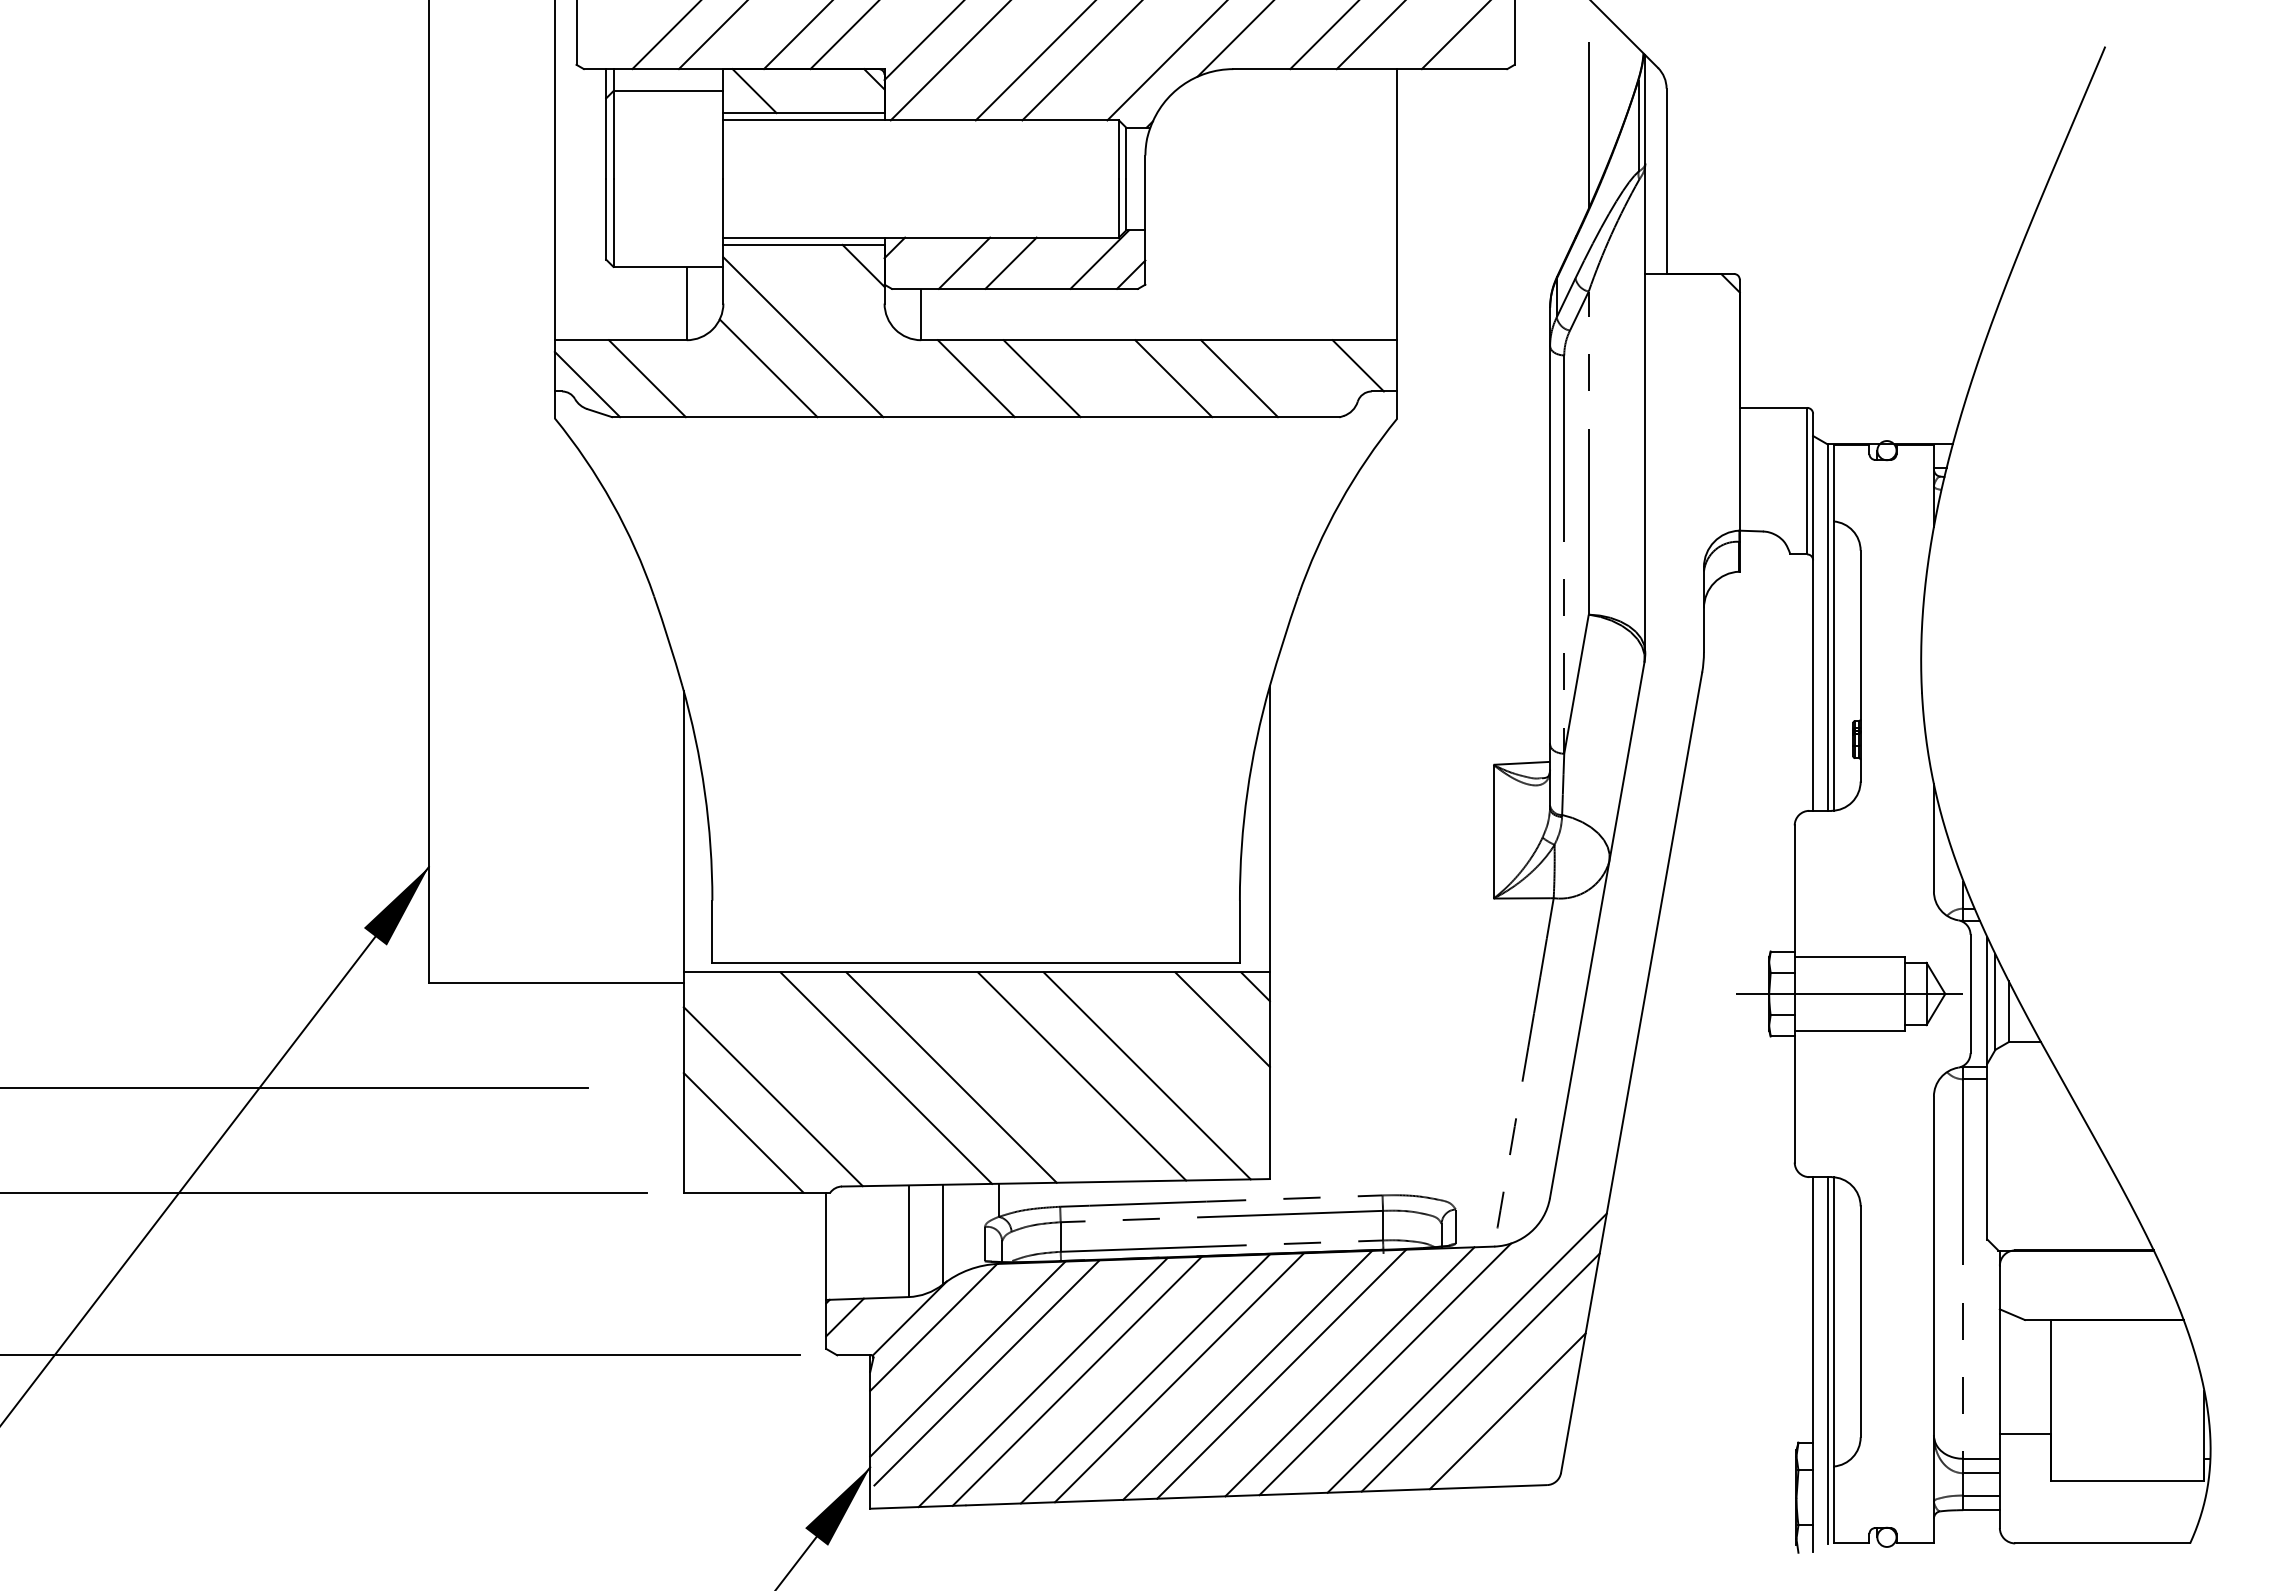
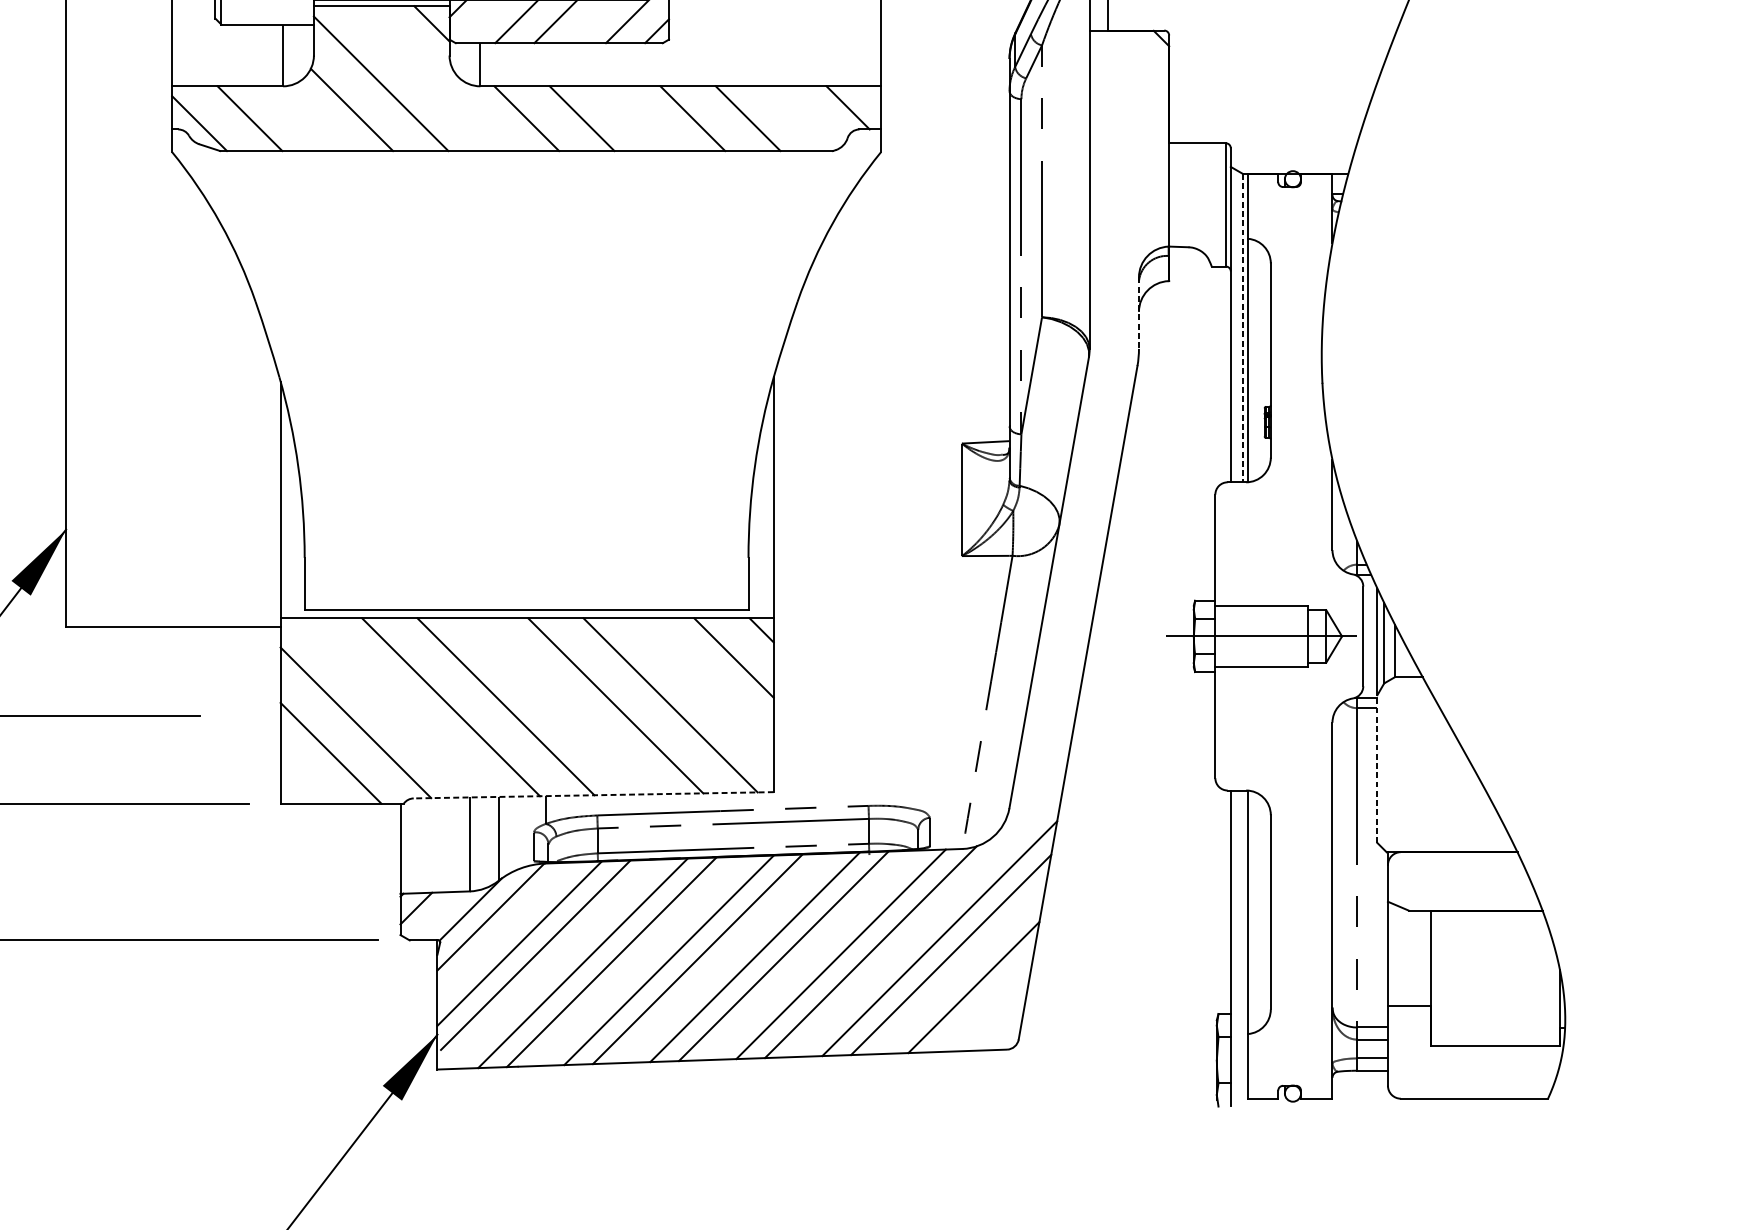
line: (1703, 610) -> (1138, 313), solid -> dashed
line: (1827, 628) -> (1242, 328), solid -> dashed
line: (1987, 1151) -> (1377, 768), solid -> dashed
line: (1055, 1182) -> (593, 795), solid -> dashed
line: (1827, 1360) -> (1242, 944), removed

